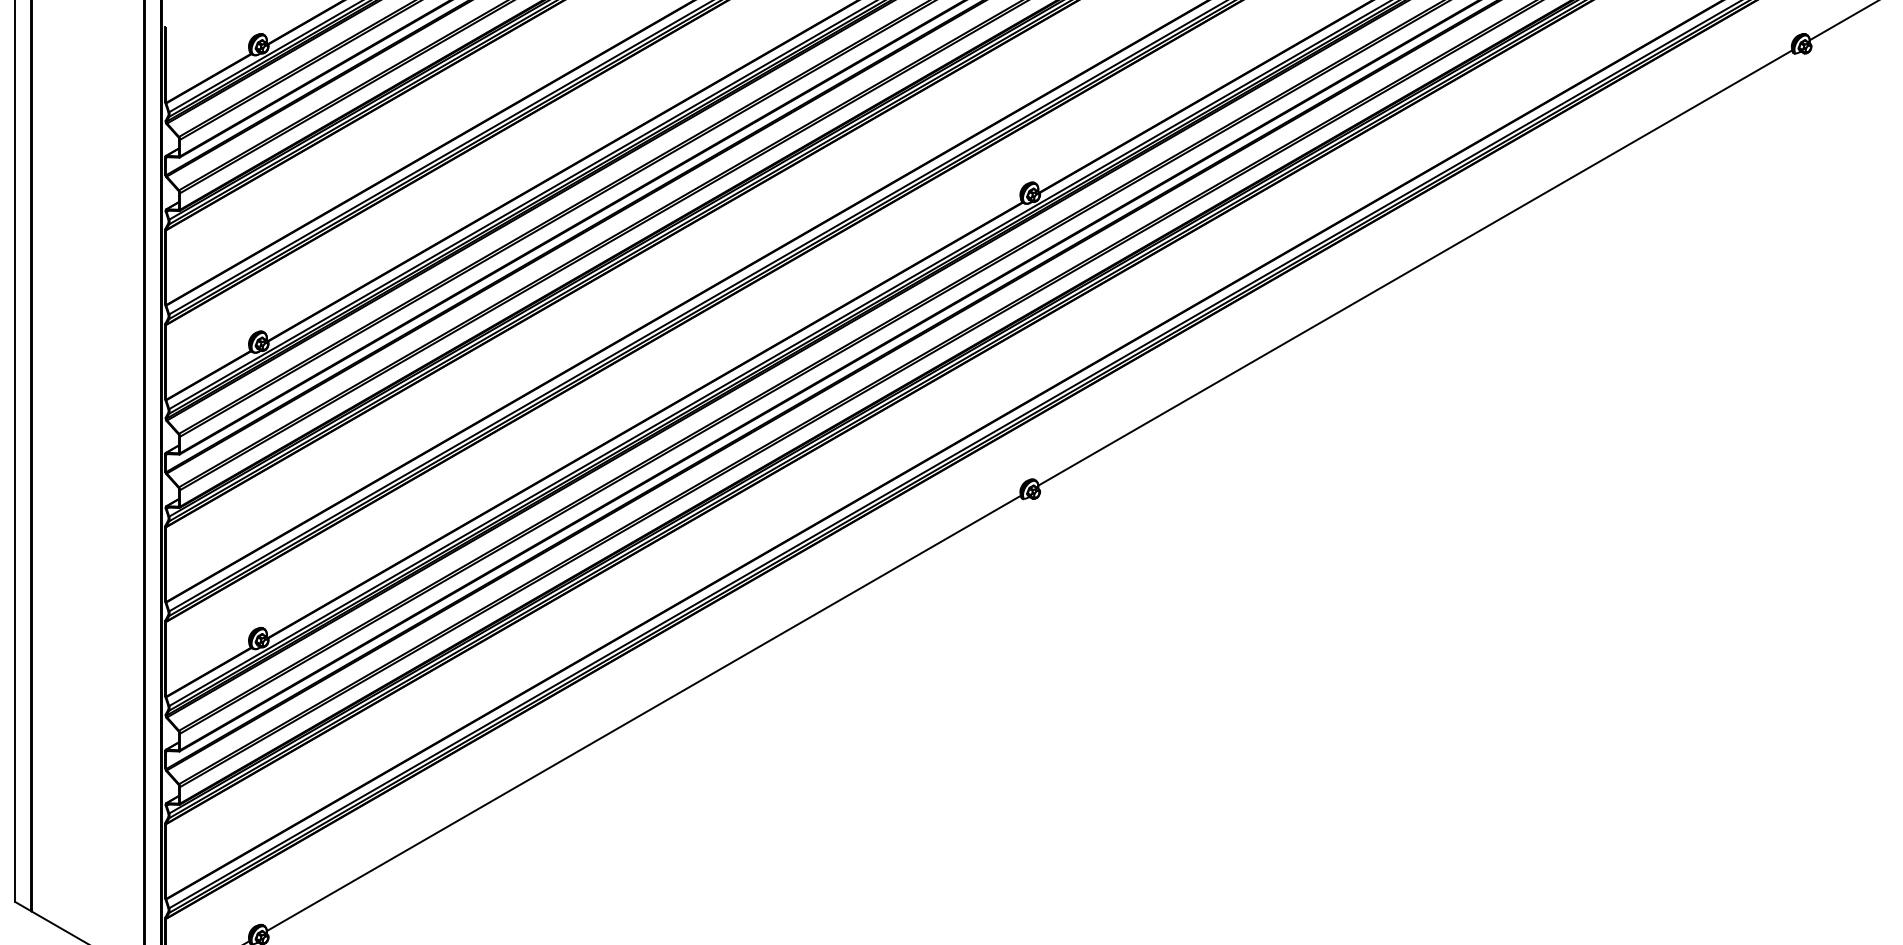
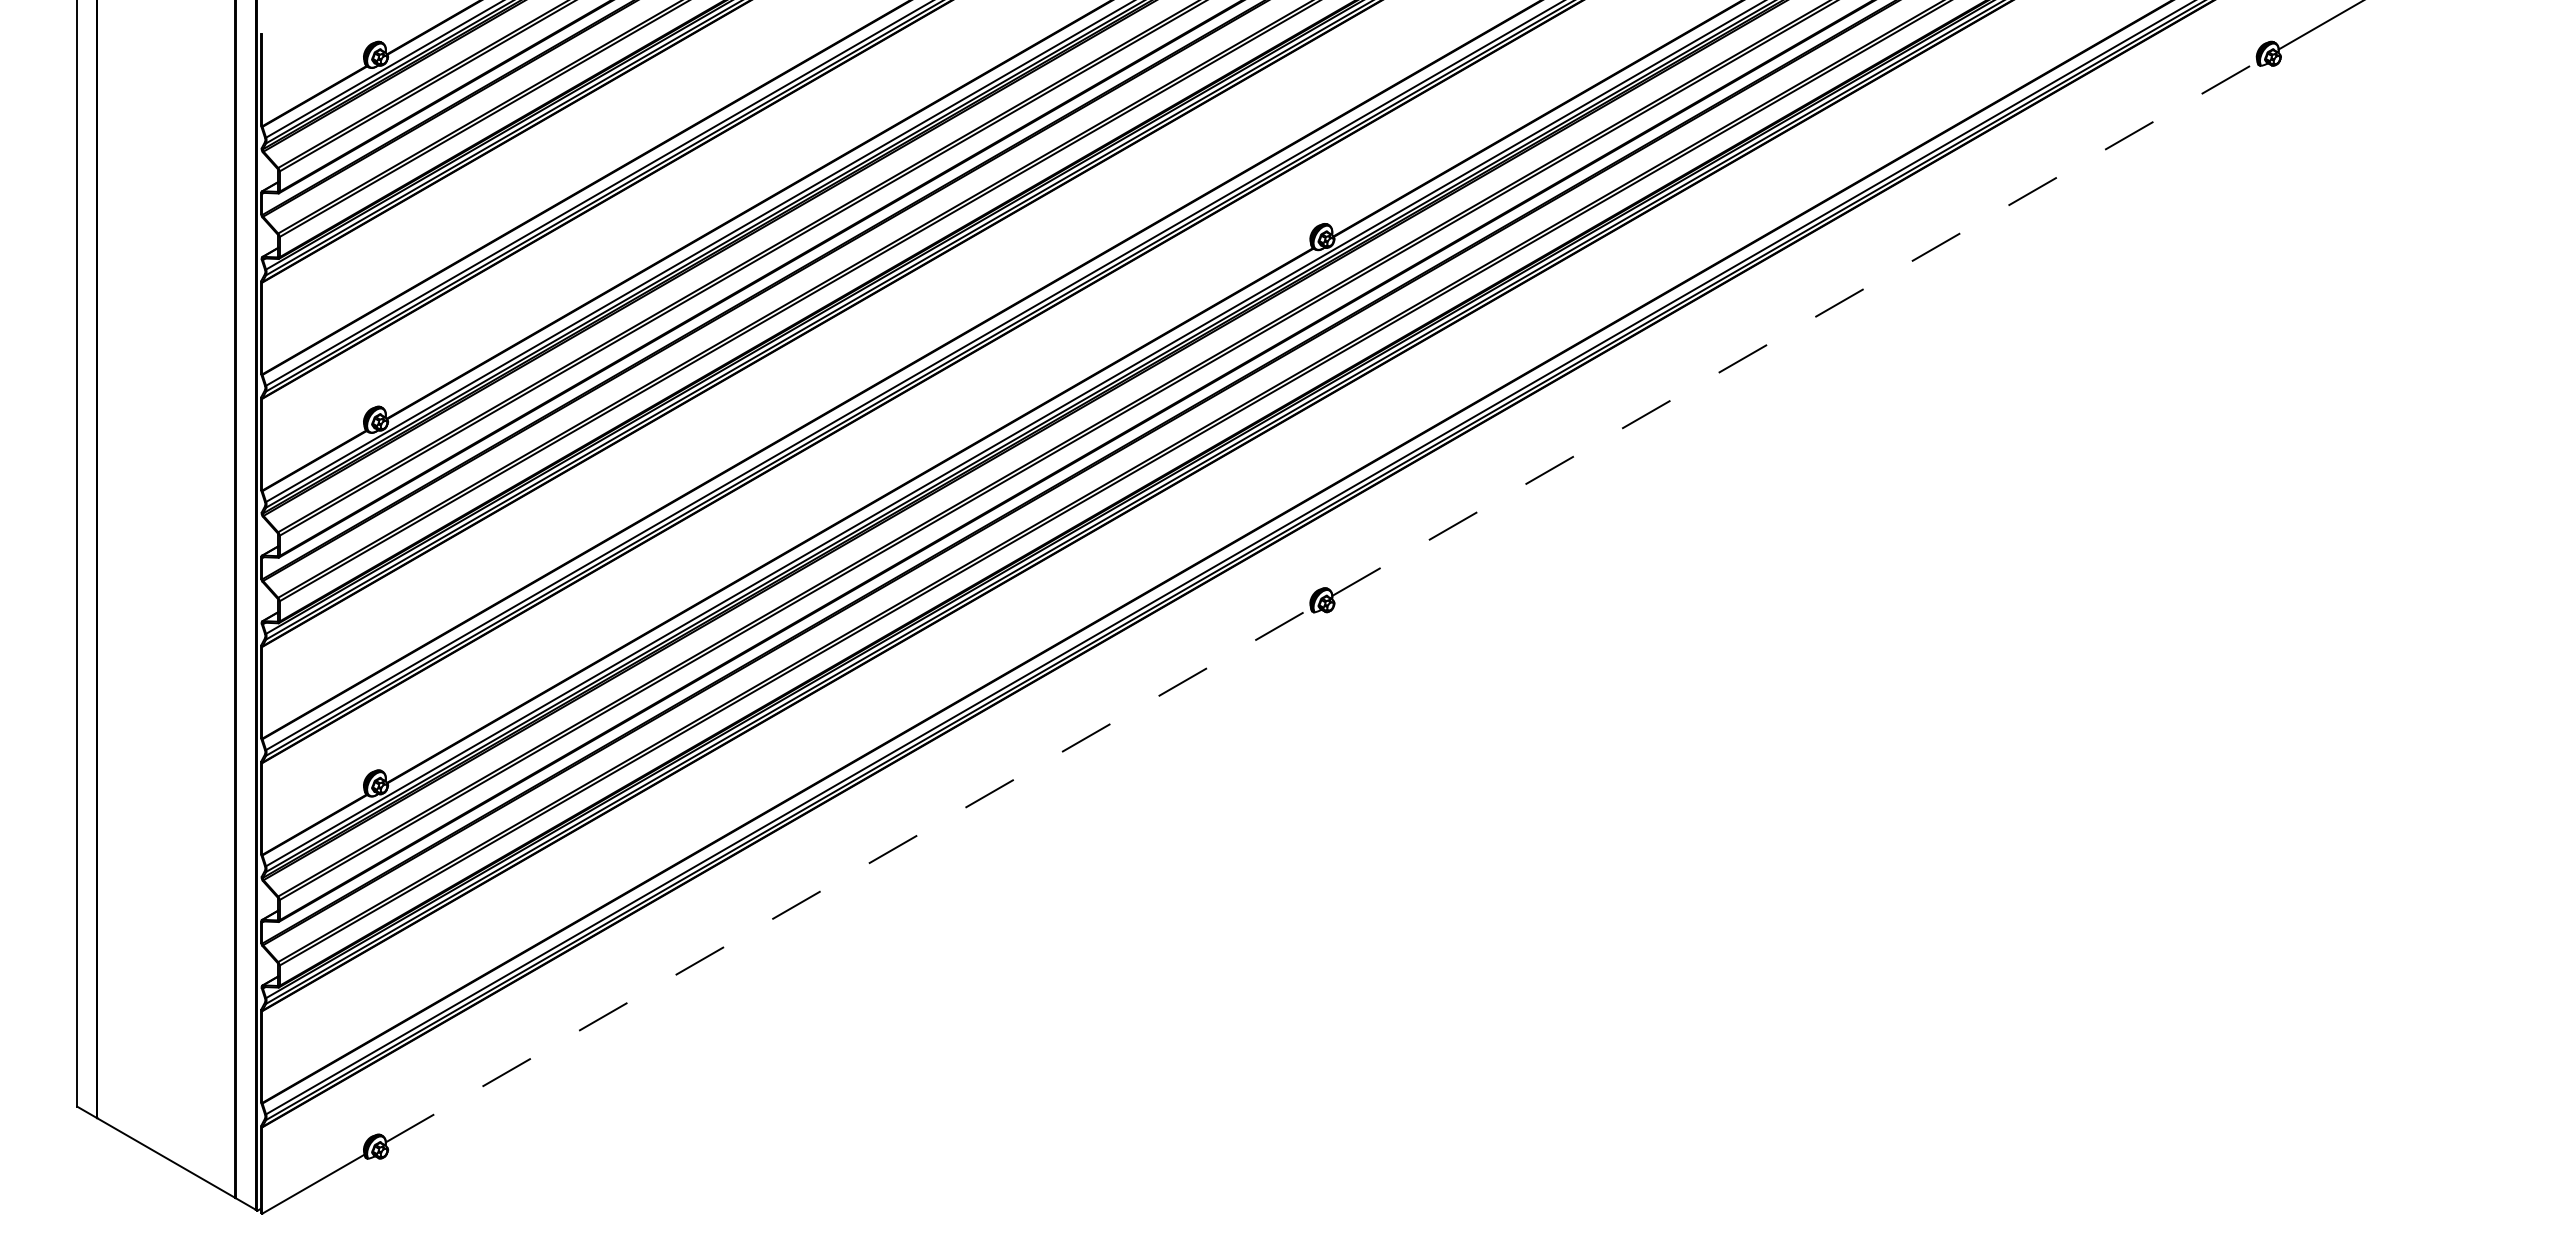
line: (1415, 267) -> (1795, 328), solid -> dashed
line: (643, 713) -> (848, 875), solid -> dashed

